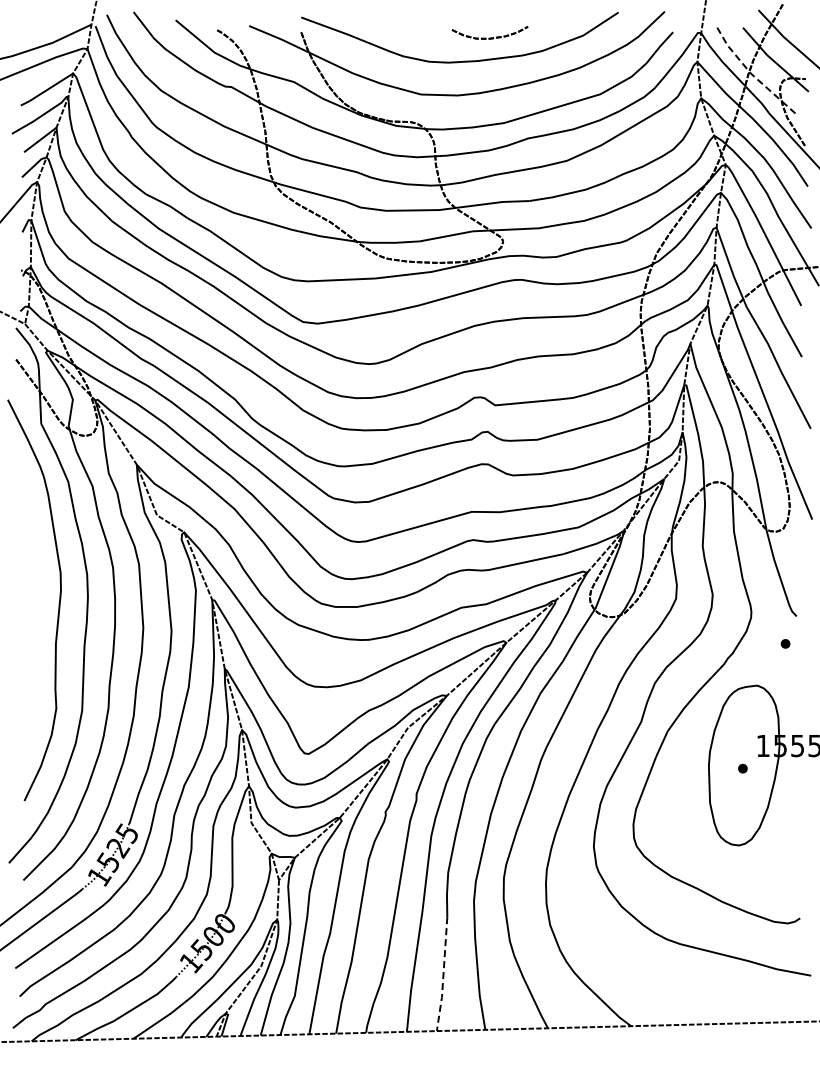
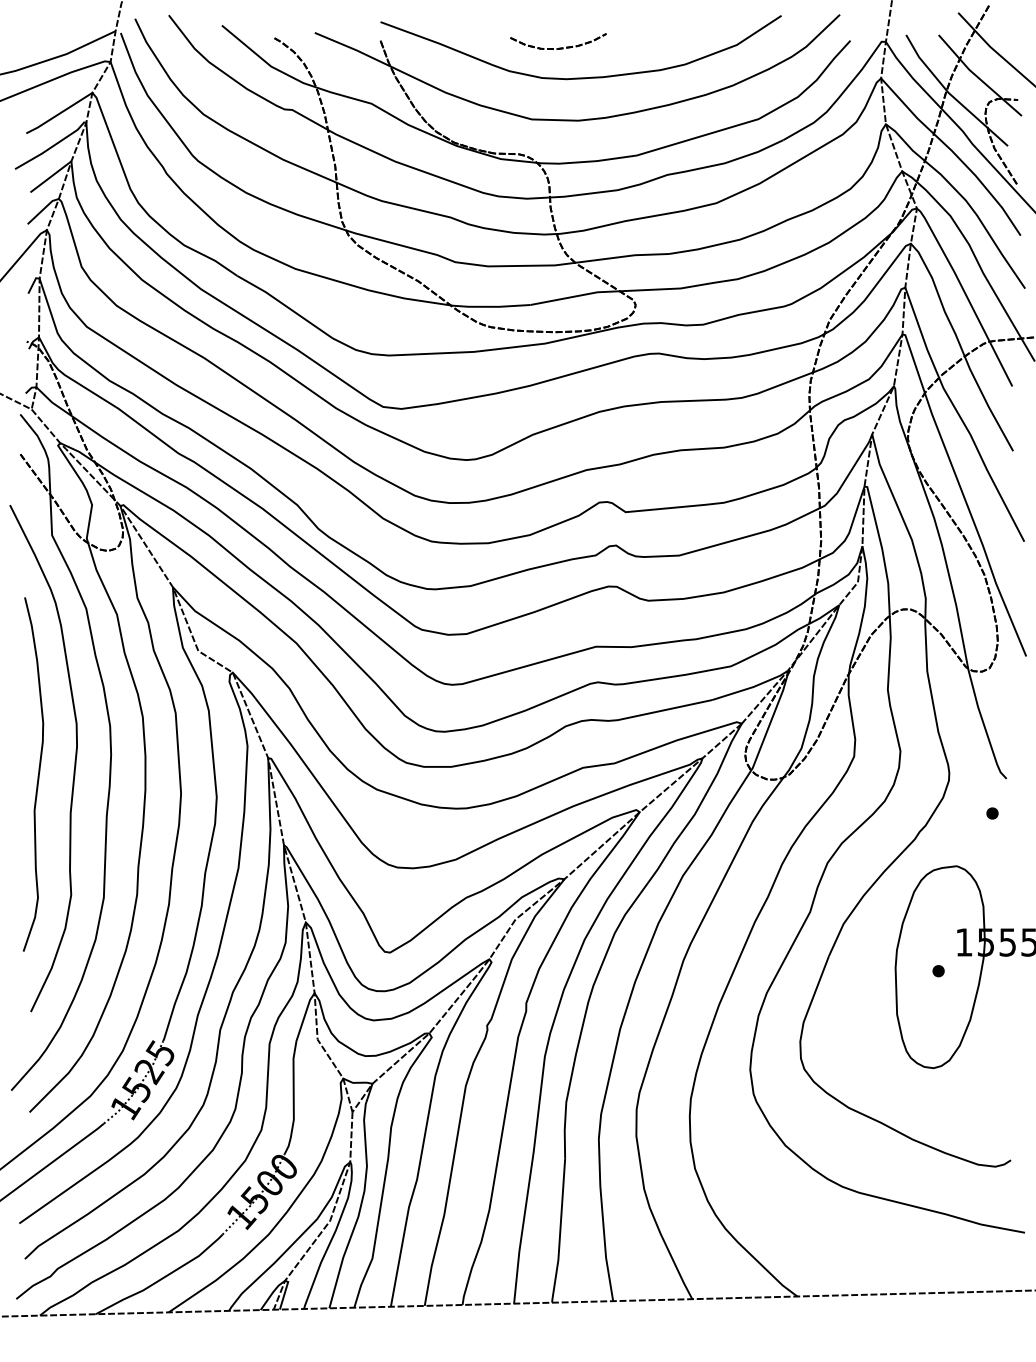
part: (489, 32) -> (557, 41), moved
line: (752, 74) -> (950, 94), dashed -> solid
curve: (29, 613) -> (37, 775), added
line: (443, 975) -> (560, 1232), dashed -> solid

